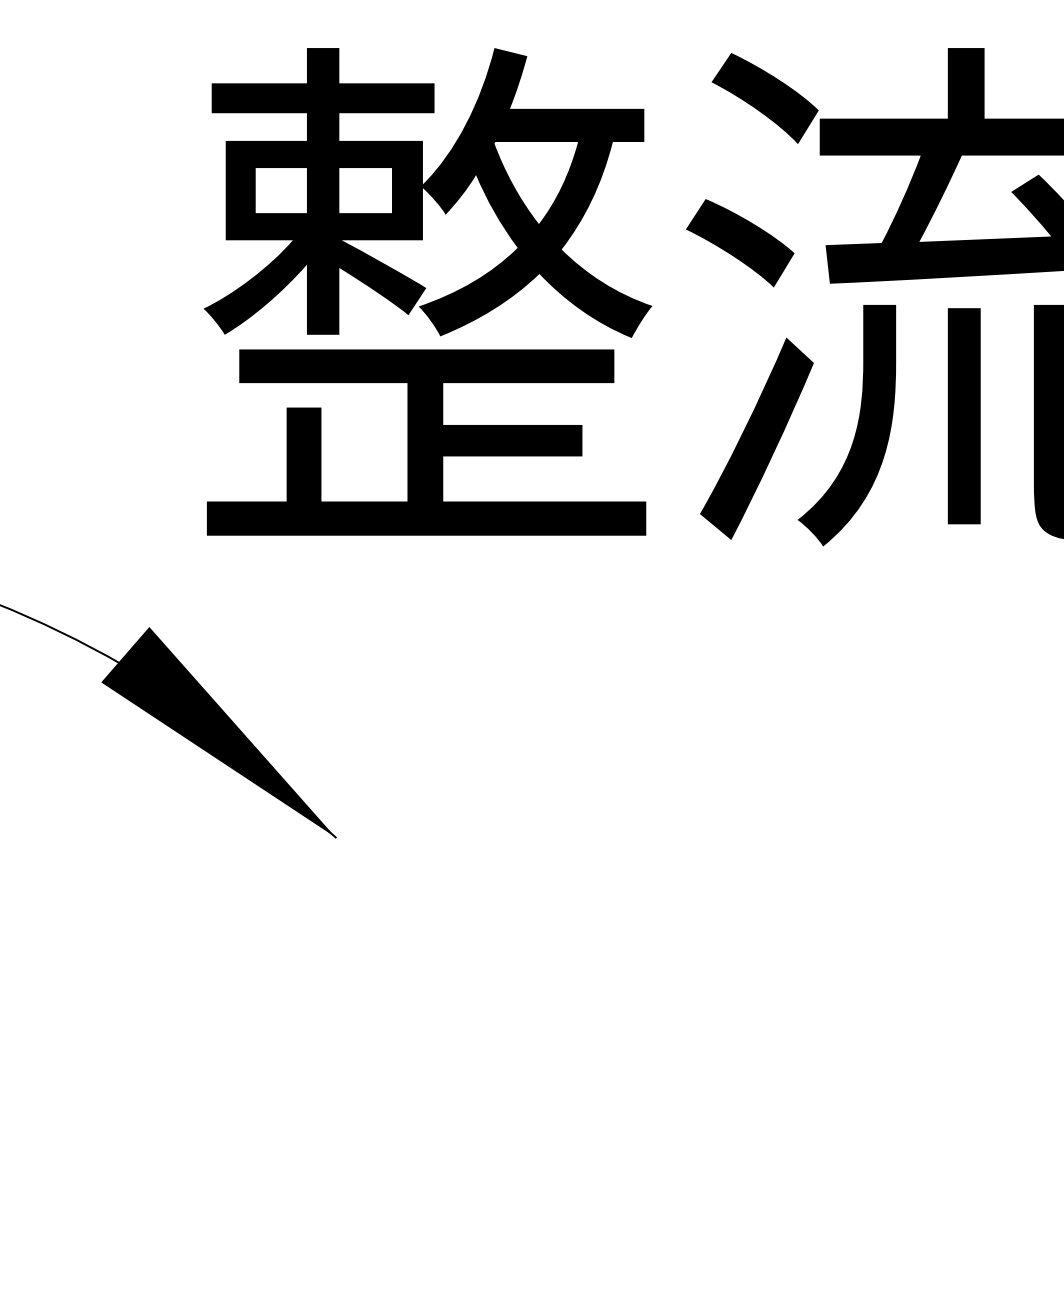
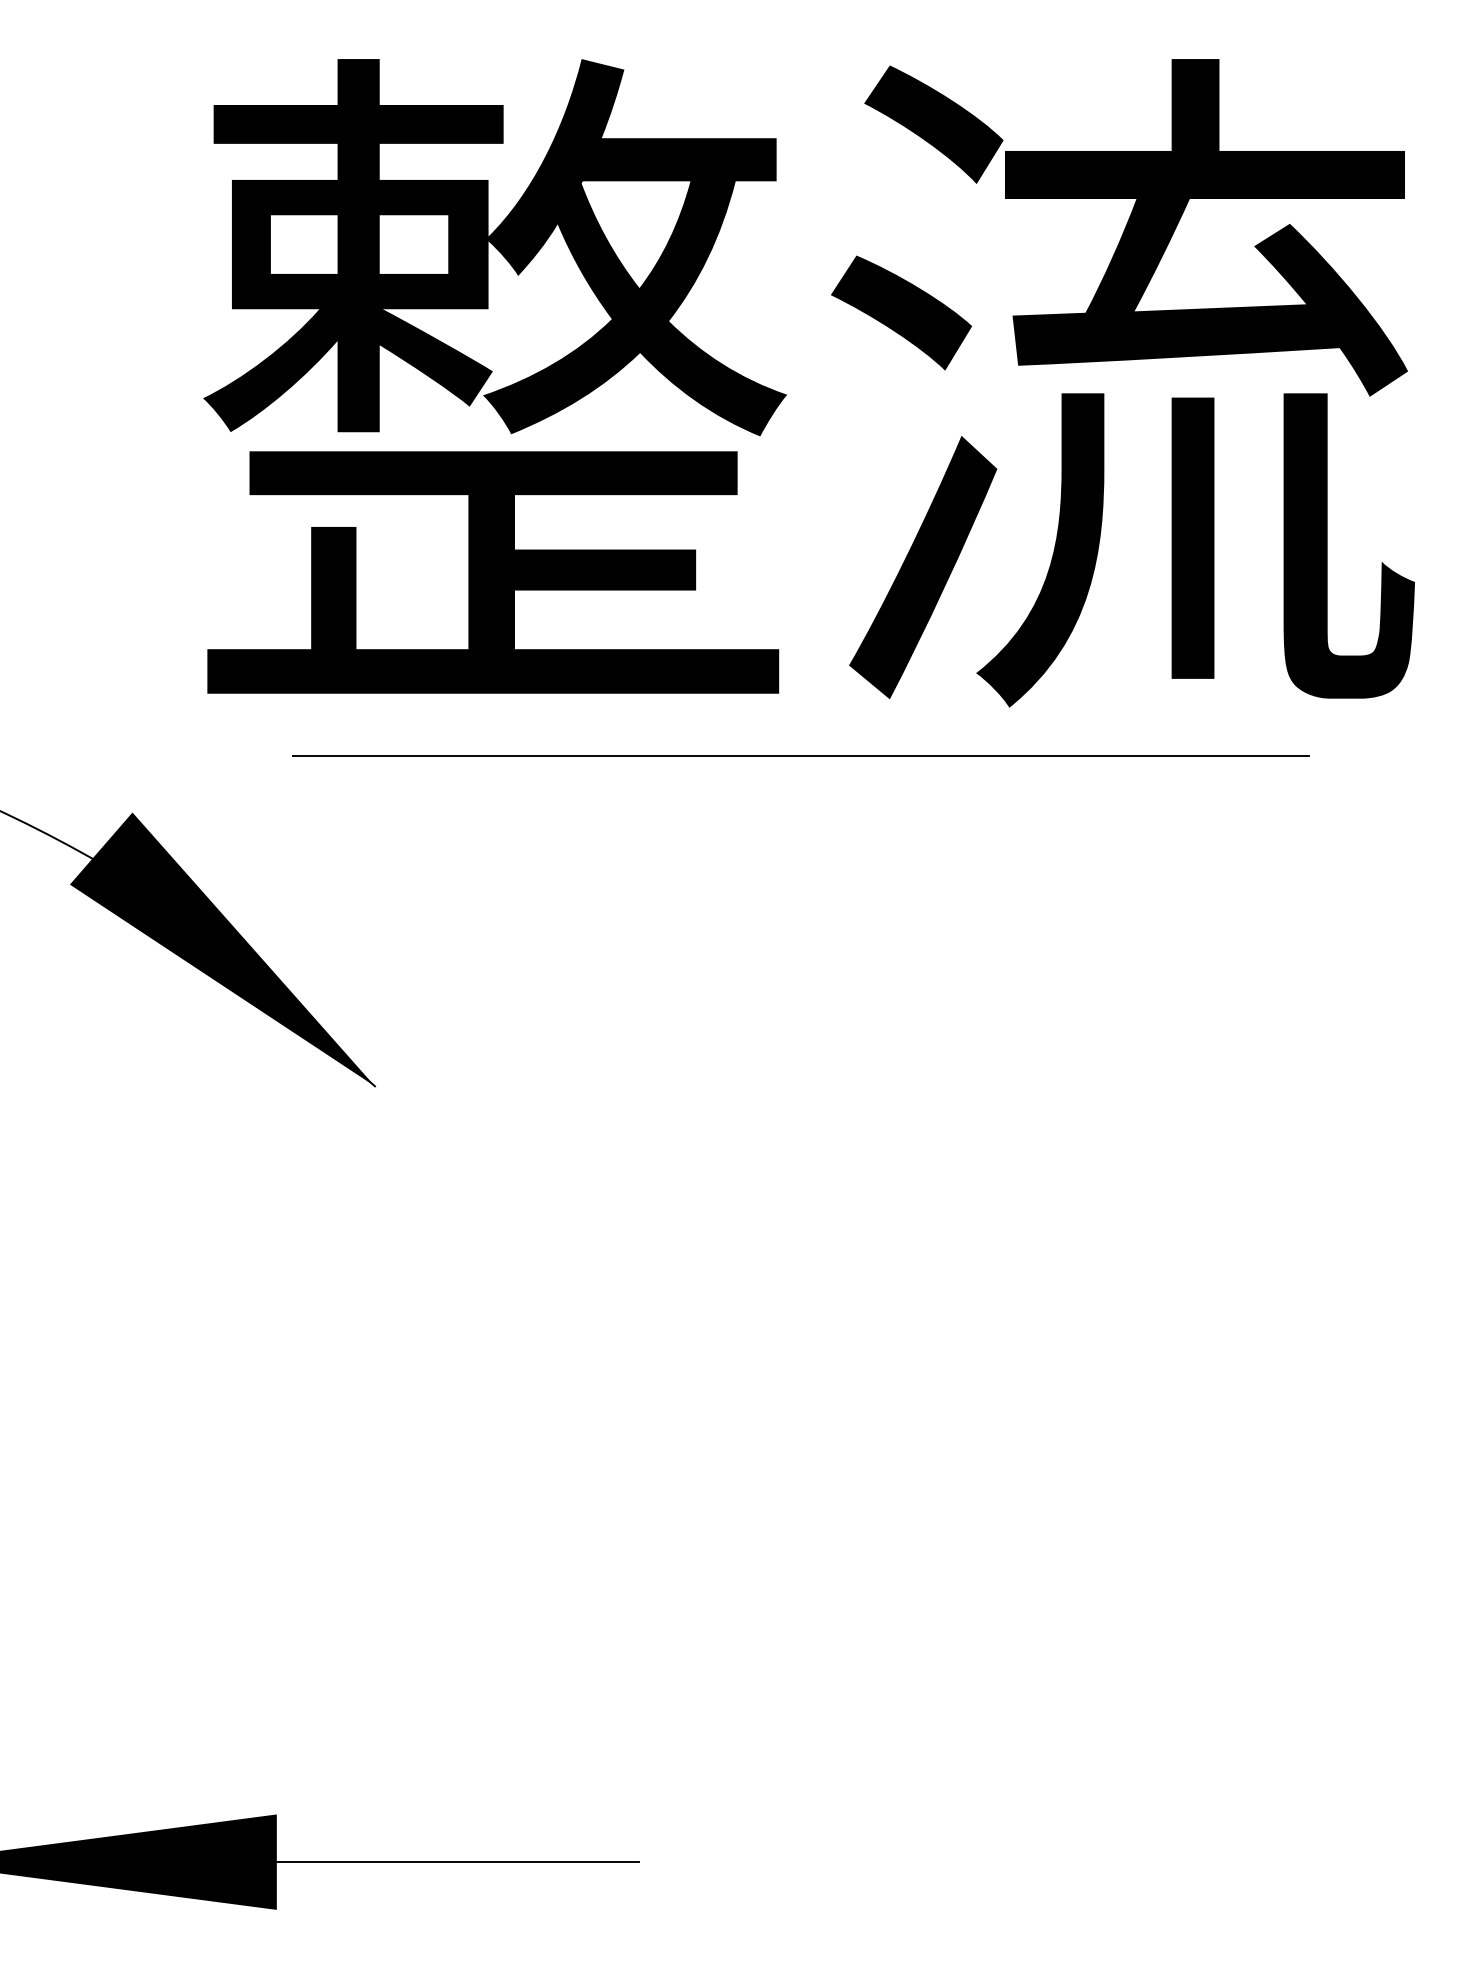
line: (662, 583) -> (800, 756), added

